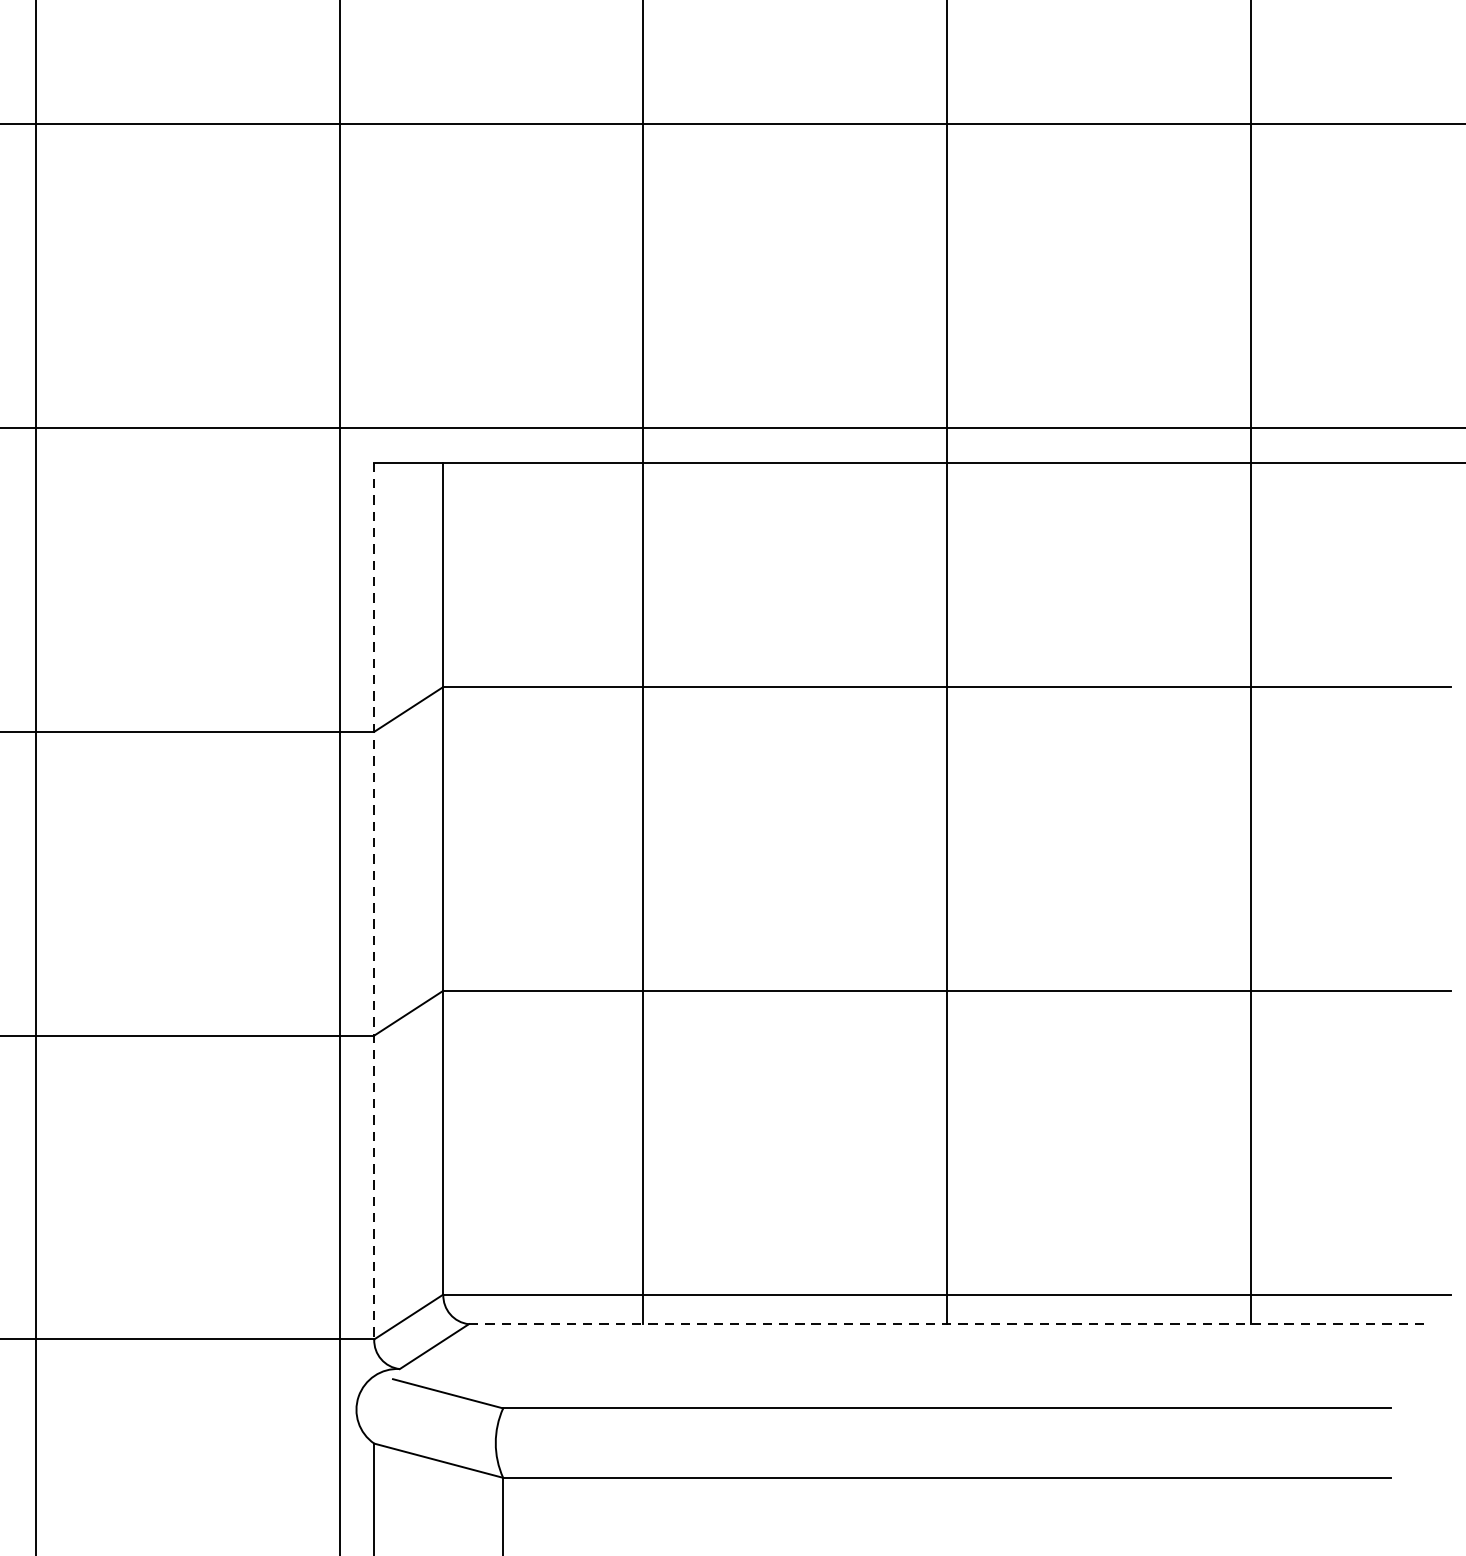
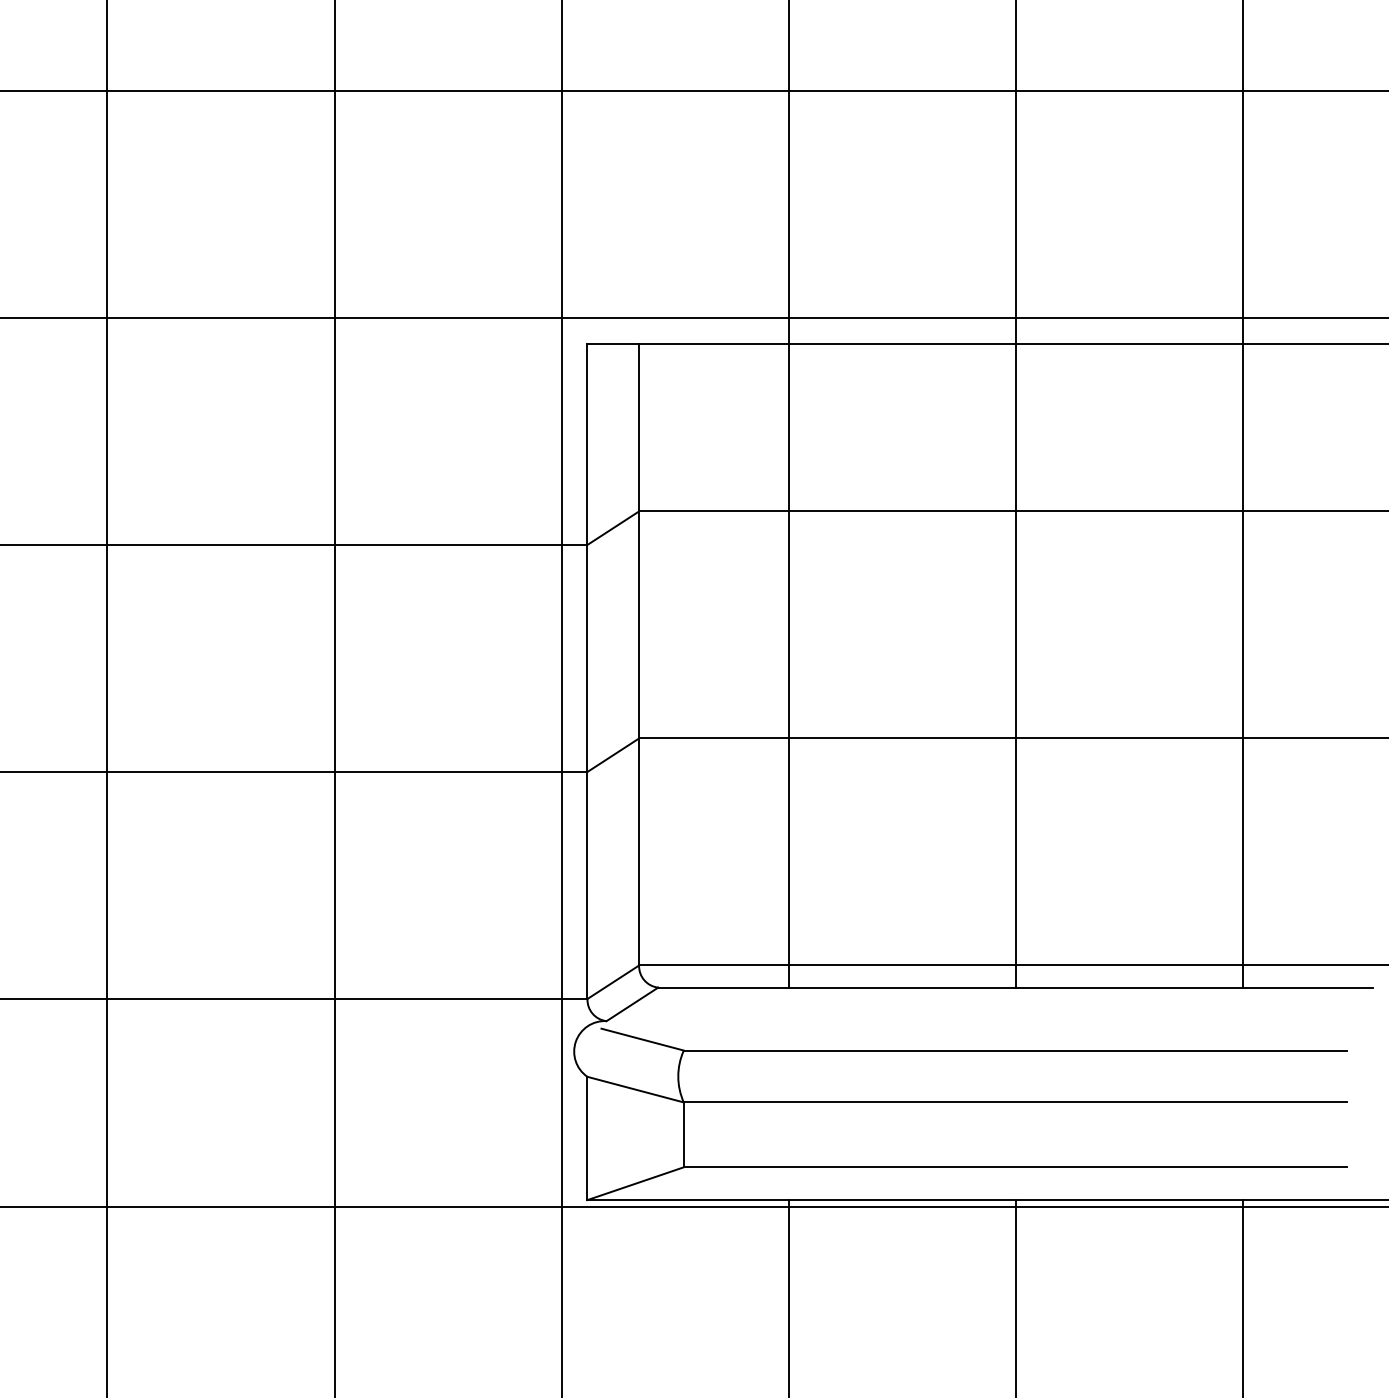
line: (374, 901) -> (587, 671), dashed -> solid
line: (948, 1324) -> (1016, 987), dashed -> solid

